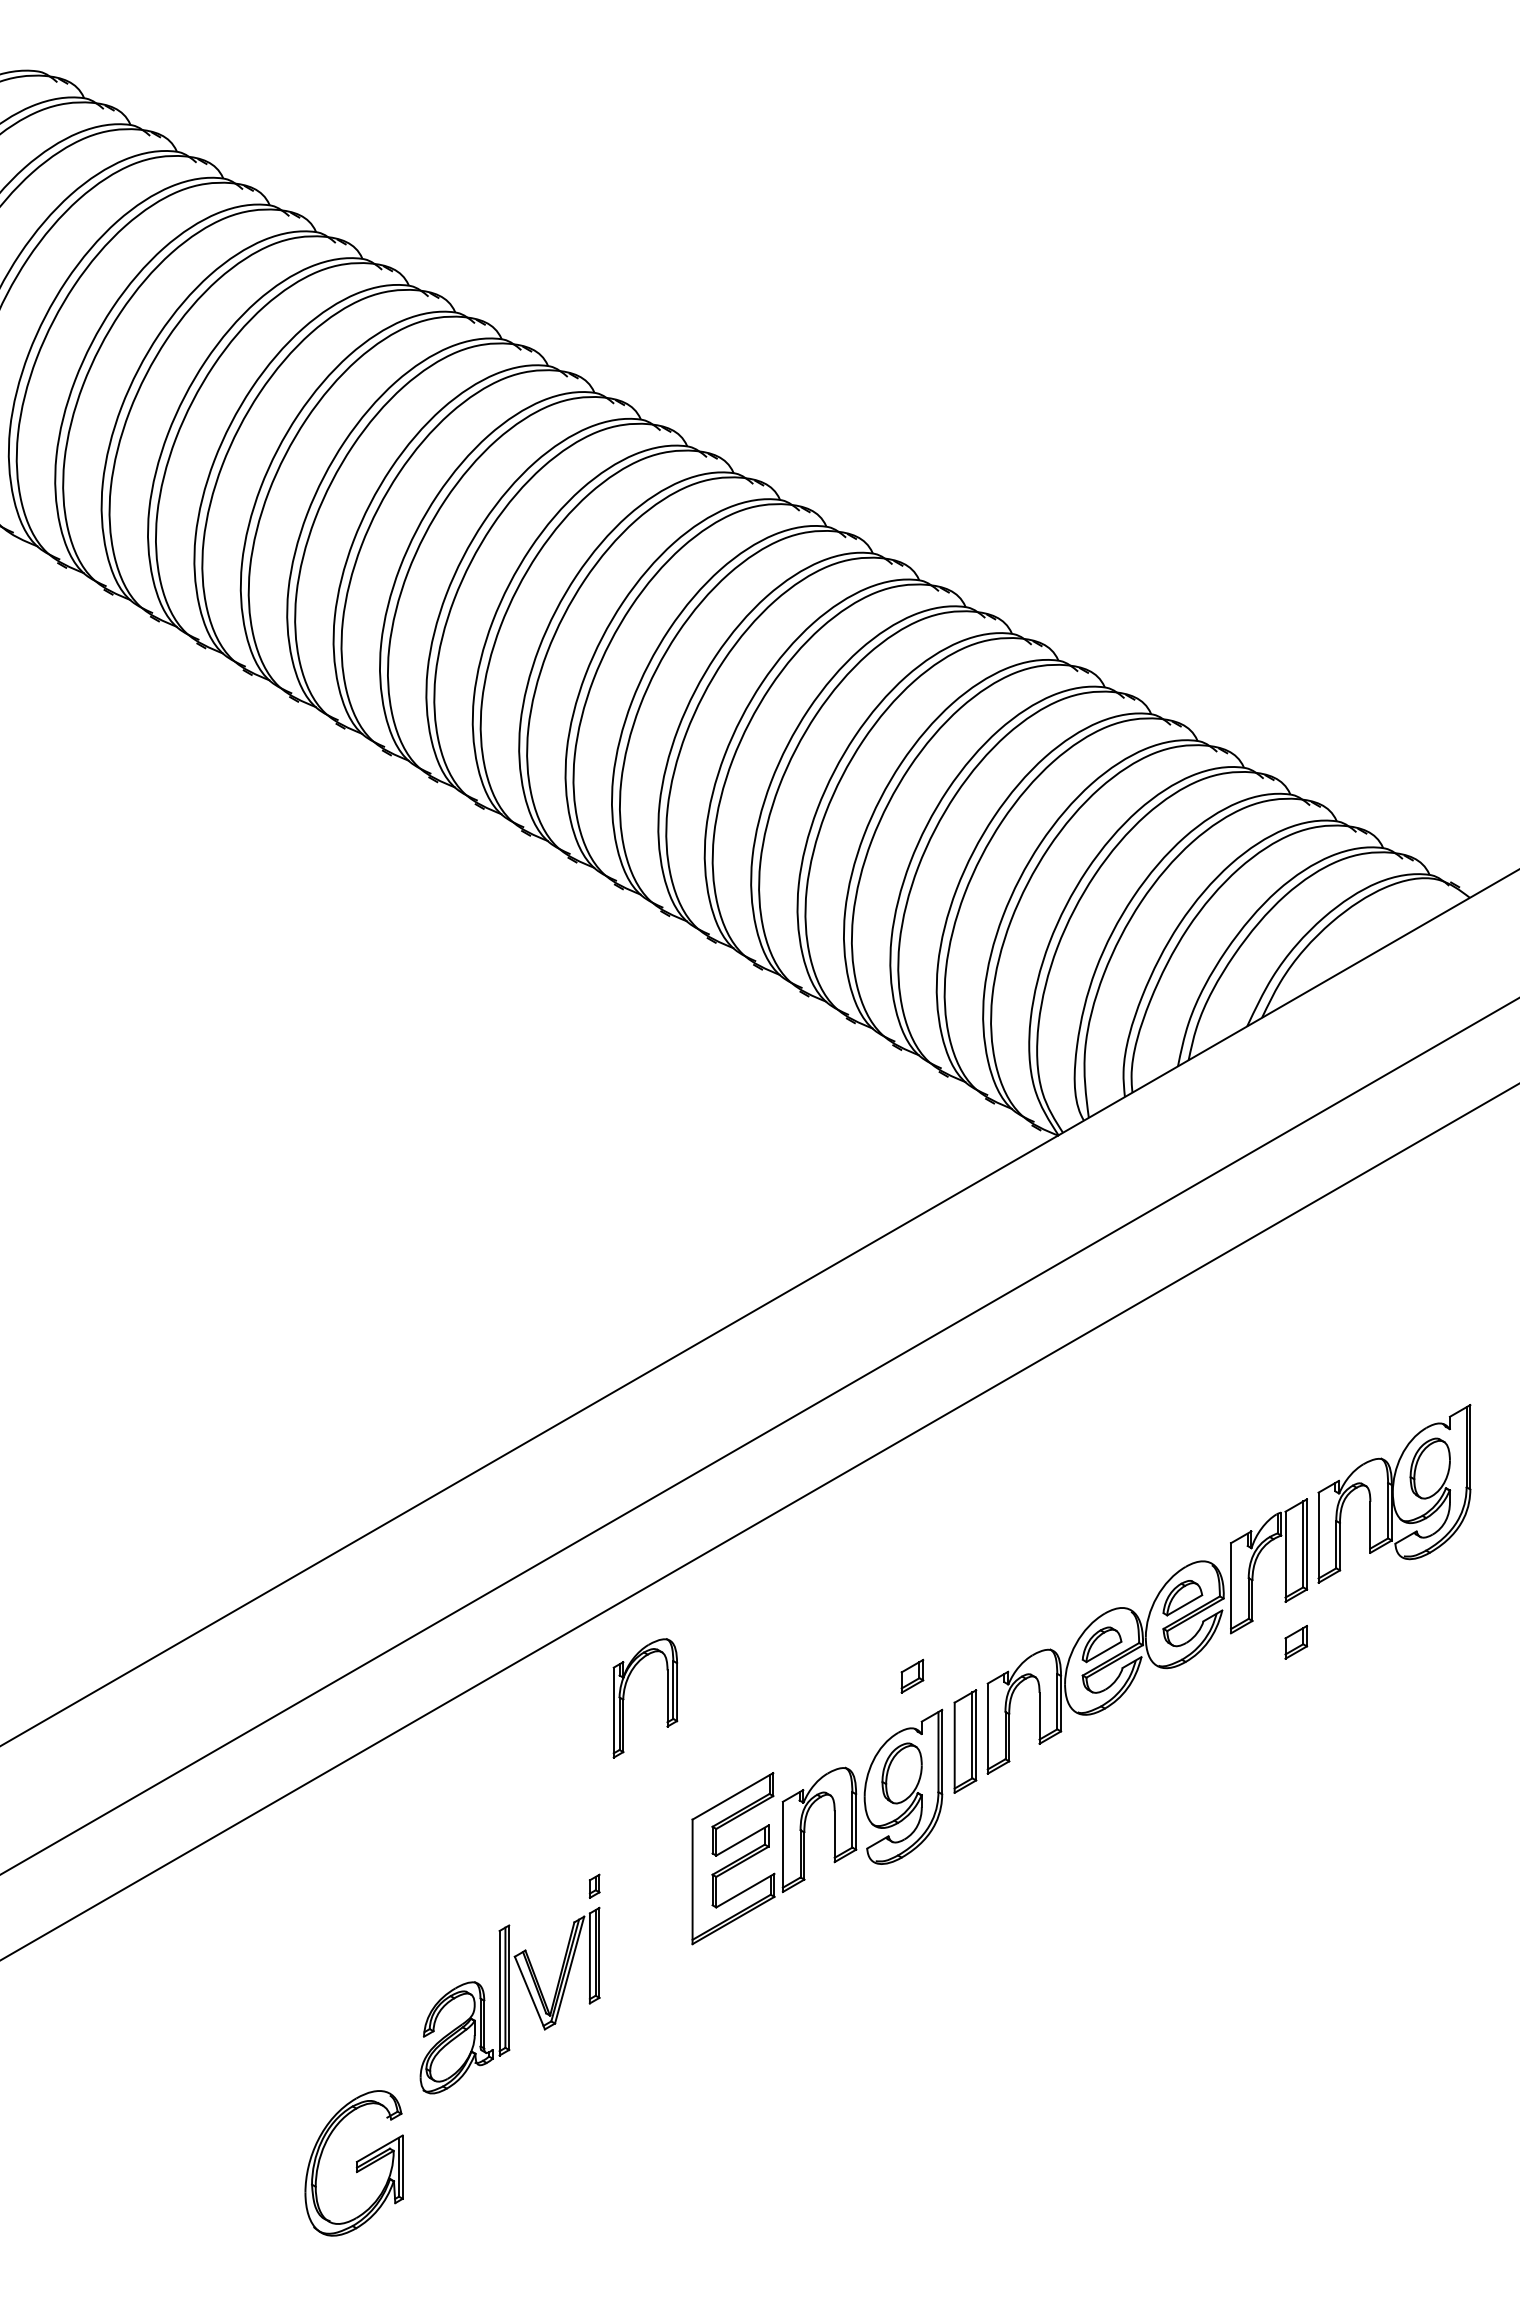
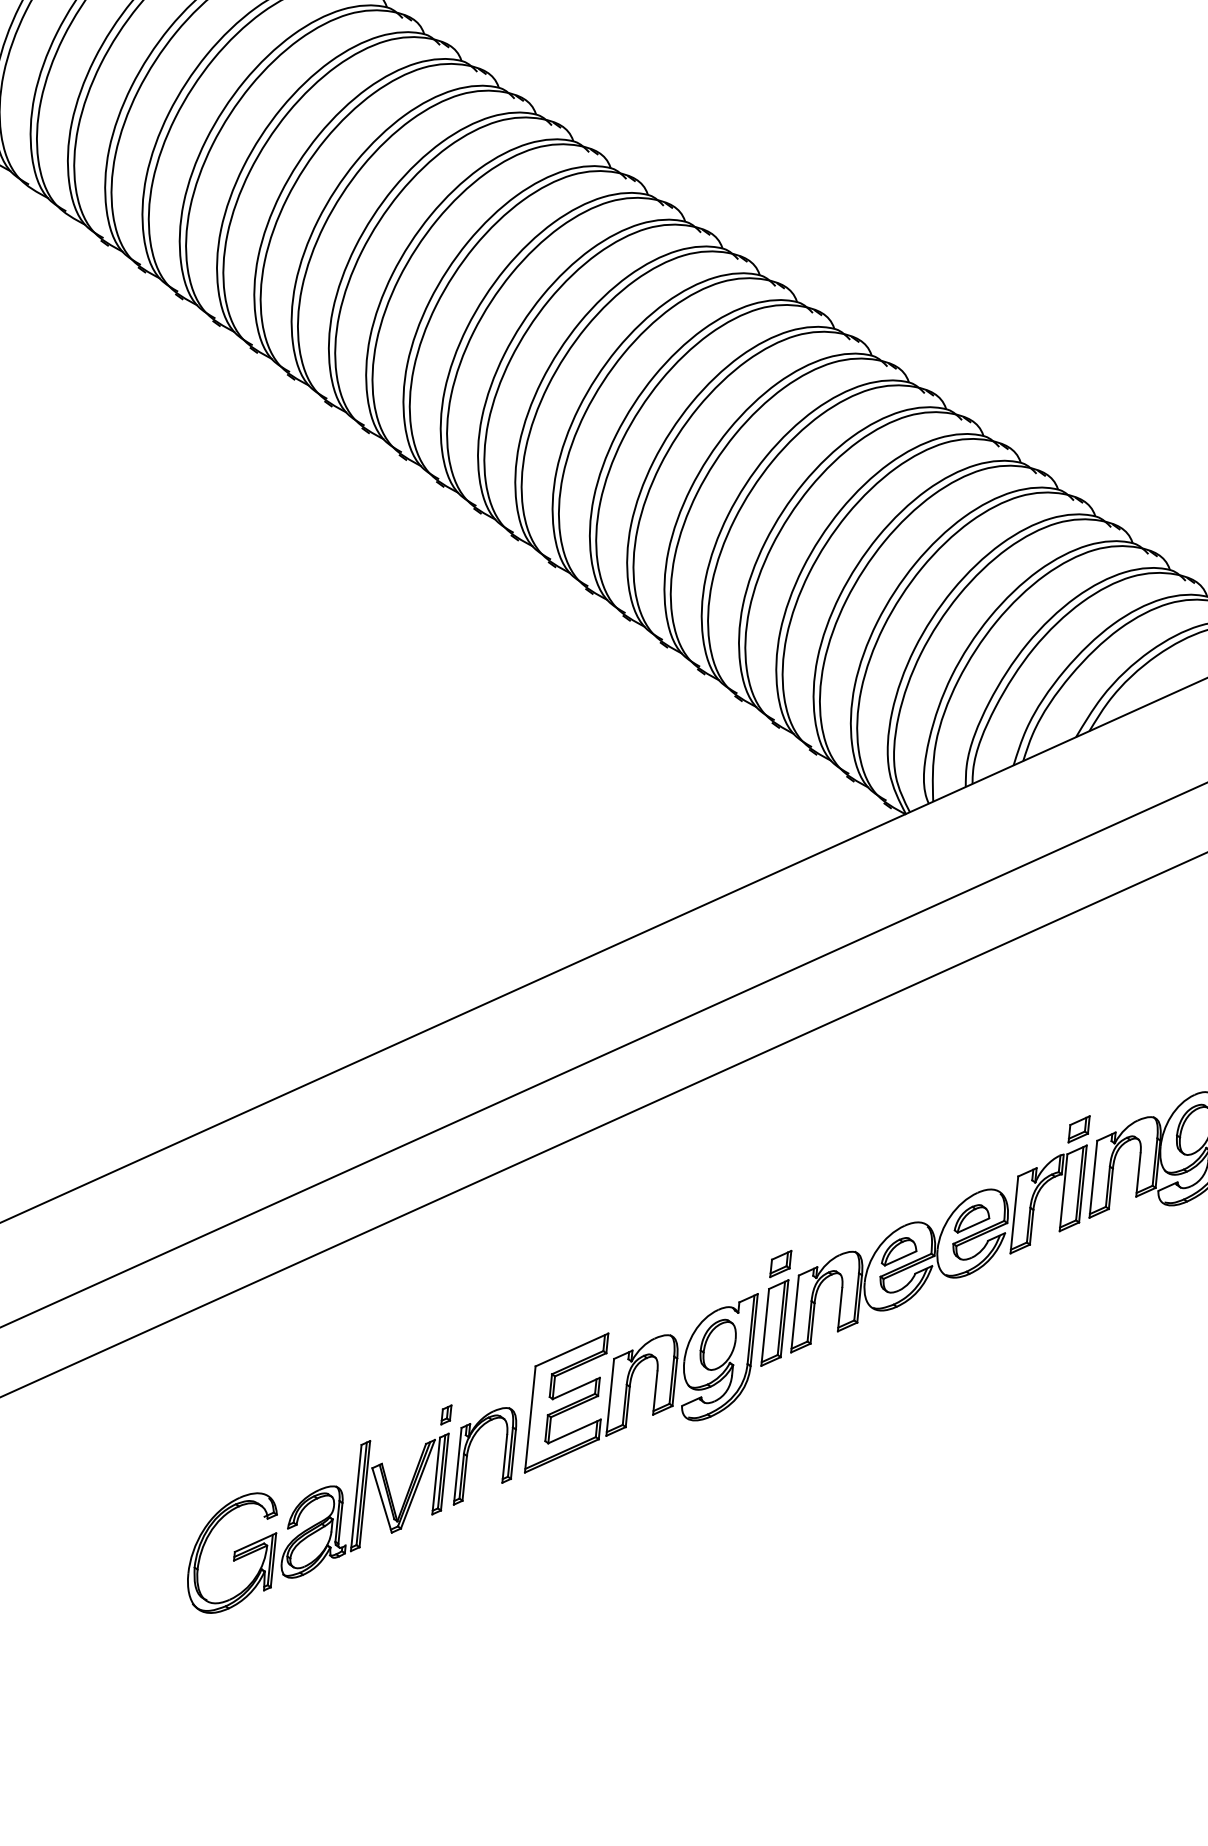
part: (1296, 1642) -> (1079, 1129), moved
part: (912, 1675) -> (780, 1263), moved
part: (624, 1698) -> (468, 1455), moved
part: (353, 2163) -> (231, 1553), moved

